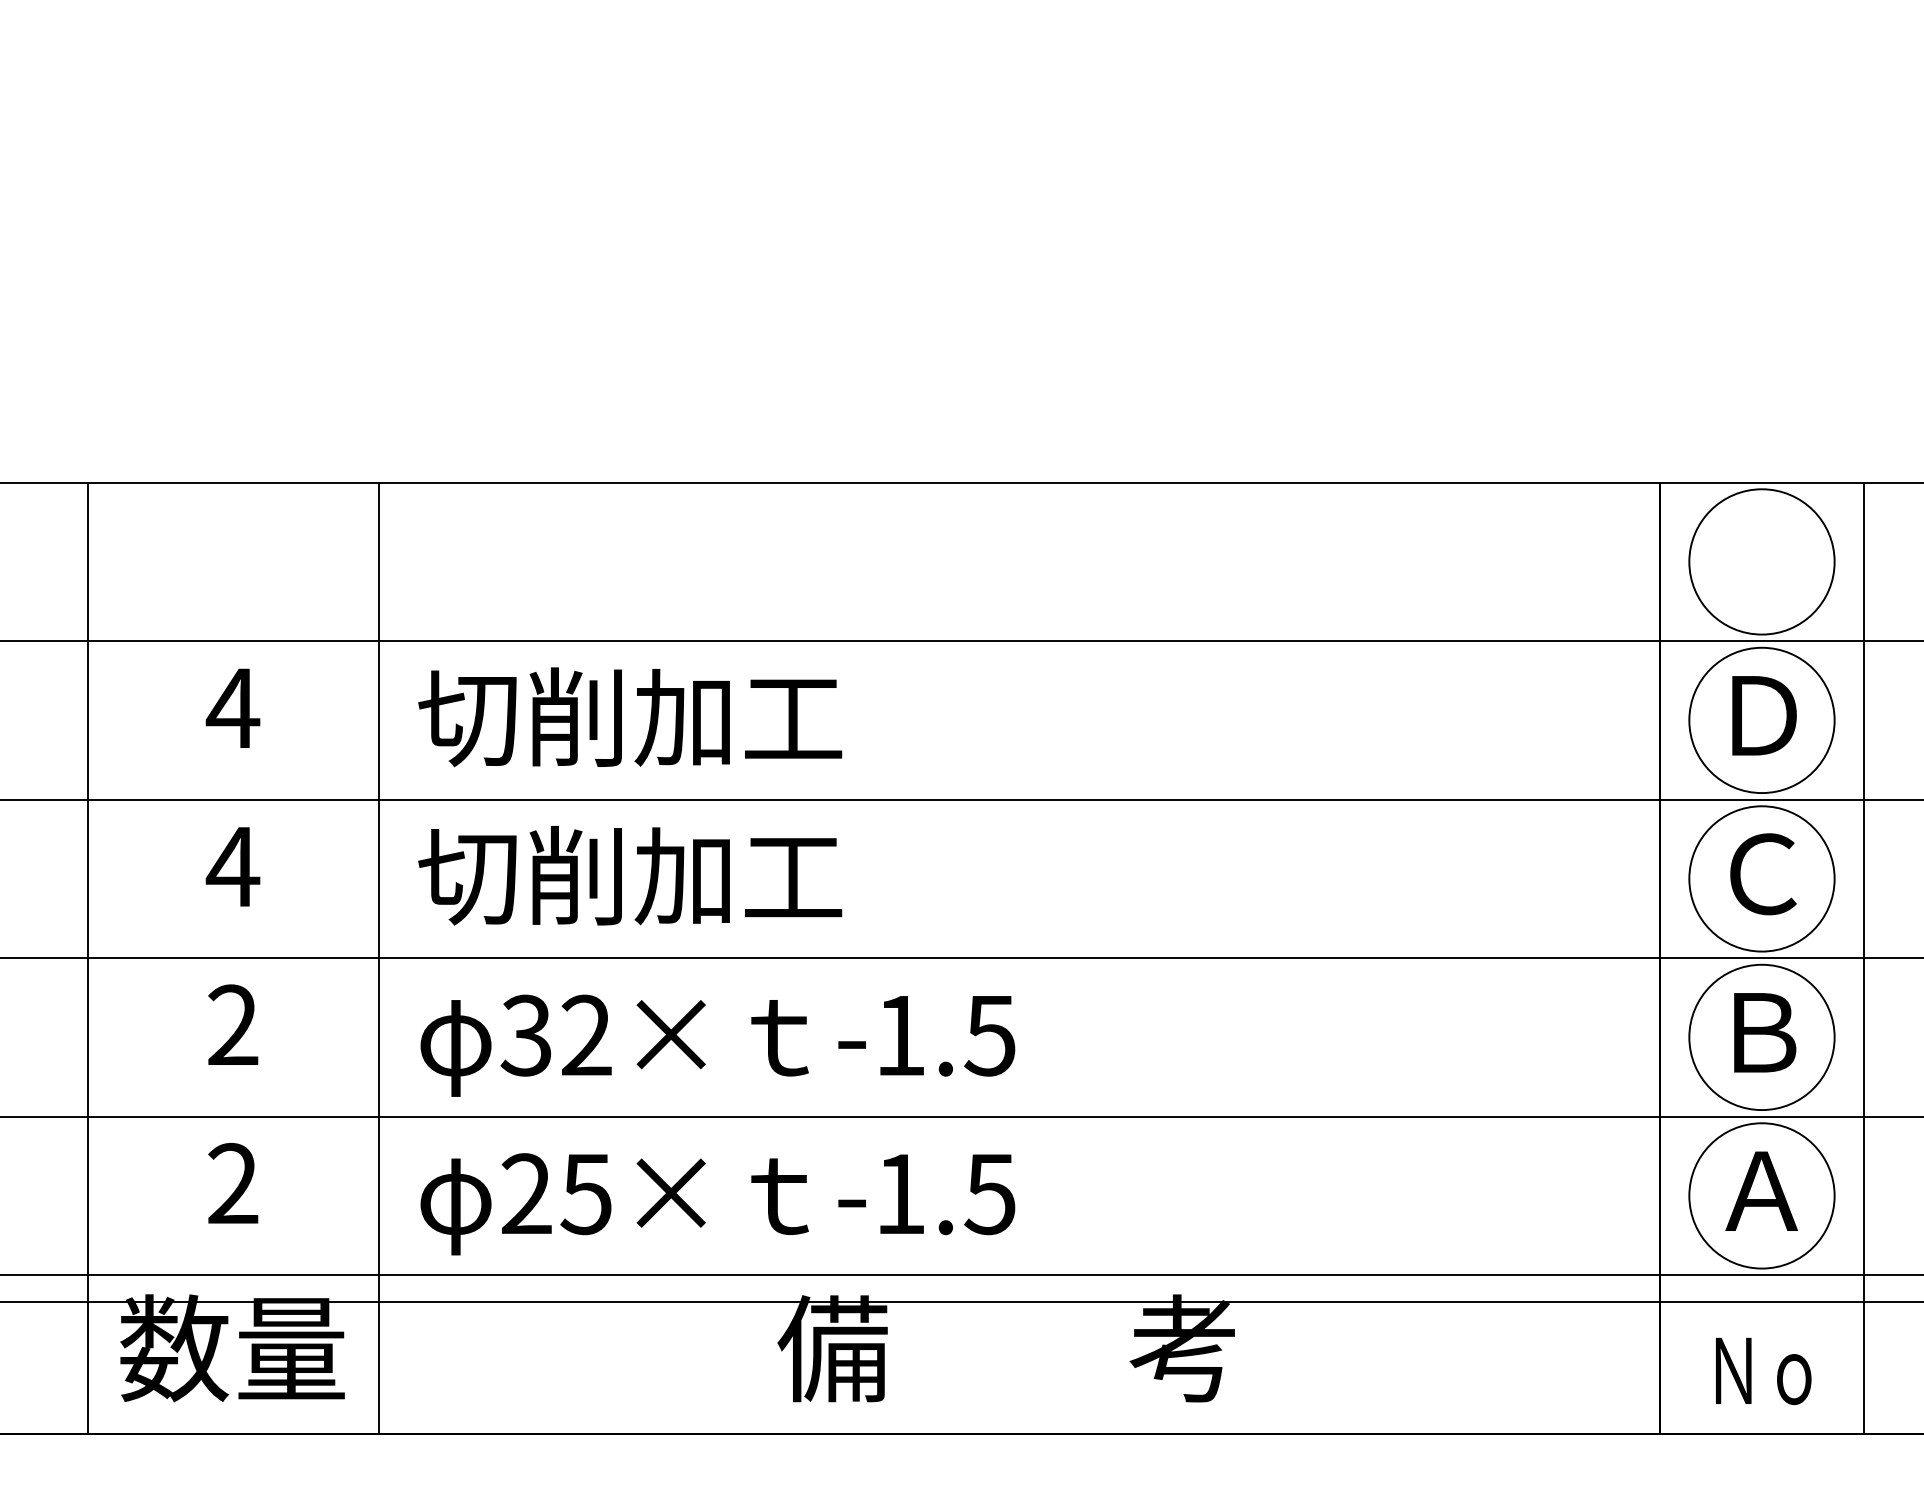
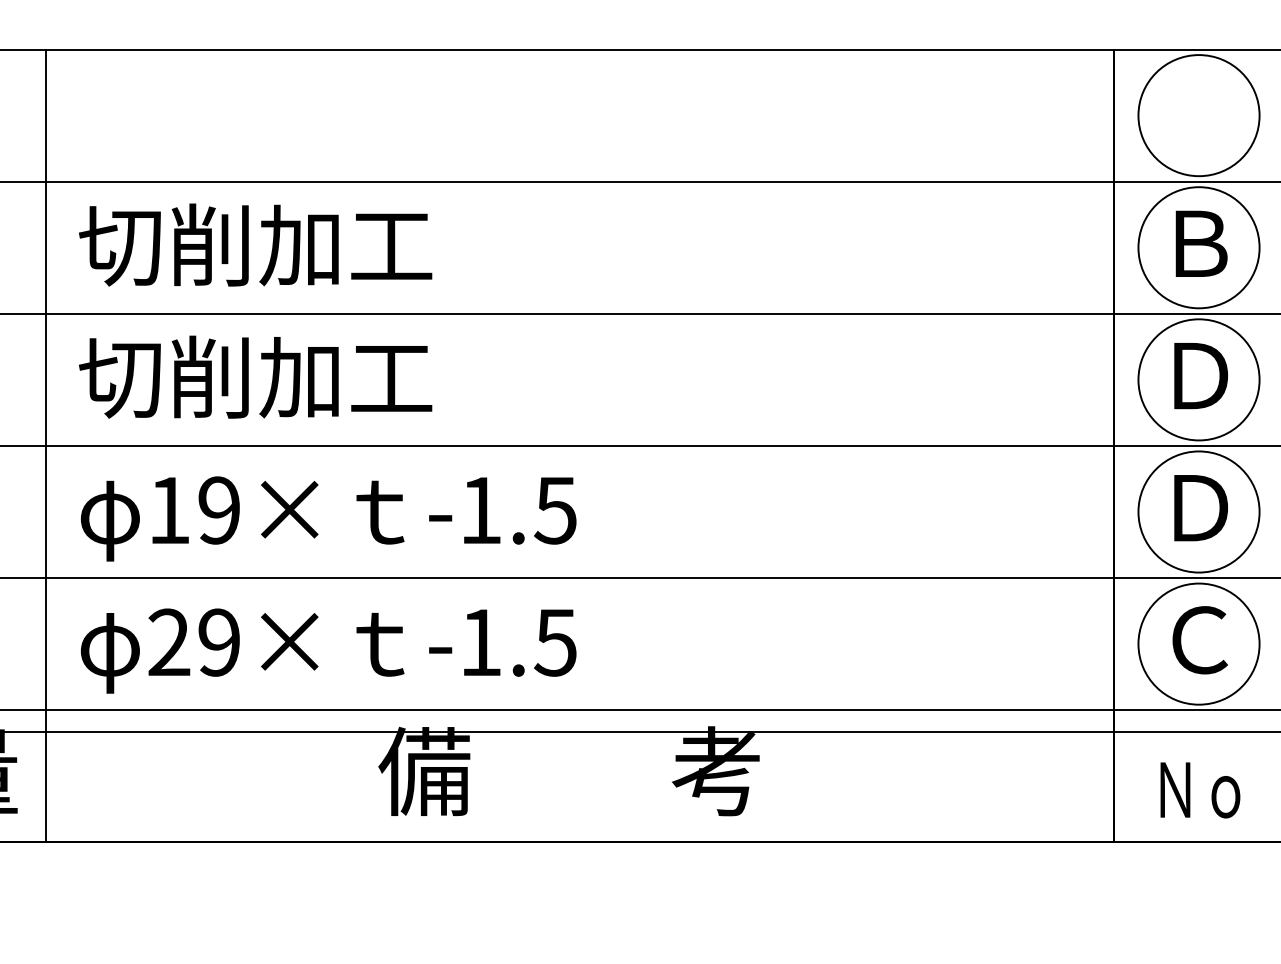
text: (1764, 715) -> (1201, 243), Ｄ -> Ｂ
text: (1763, 874) -> (1200, 376), Ｃ -> Ｄ
text: (1764, 1032) -> (1201, 507), Ｂ -> Ｄ
text: (555, 1035) -> (193, 510), 32× -> 19×
text: (1761, 1191) -> (1198, 640), Ａ -> Ｃ
text: (585, 1194) -> (218, 642), 25× -> 29×

